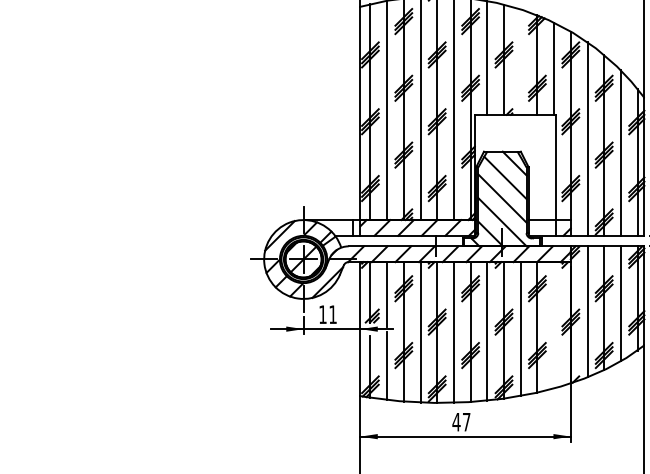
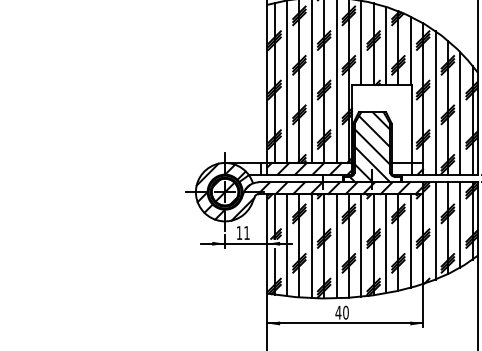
line: (520, 61) -> (385, 45), added
line: (554, 325) -> (411, 241), added
text: (466, 421) -> (345, 312), 47 -> 40

